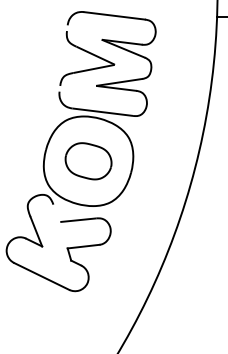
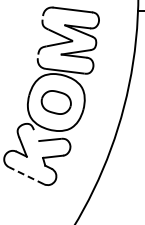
line: (41, 276) -> (26, 175), solid -> dashed

